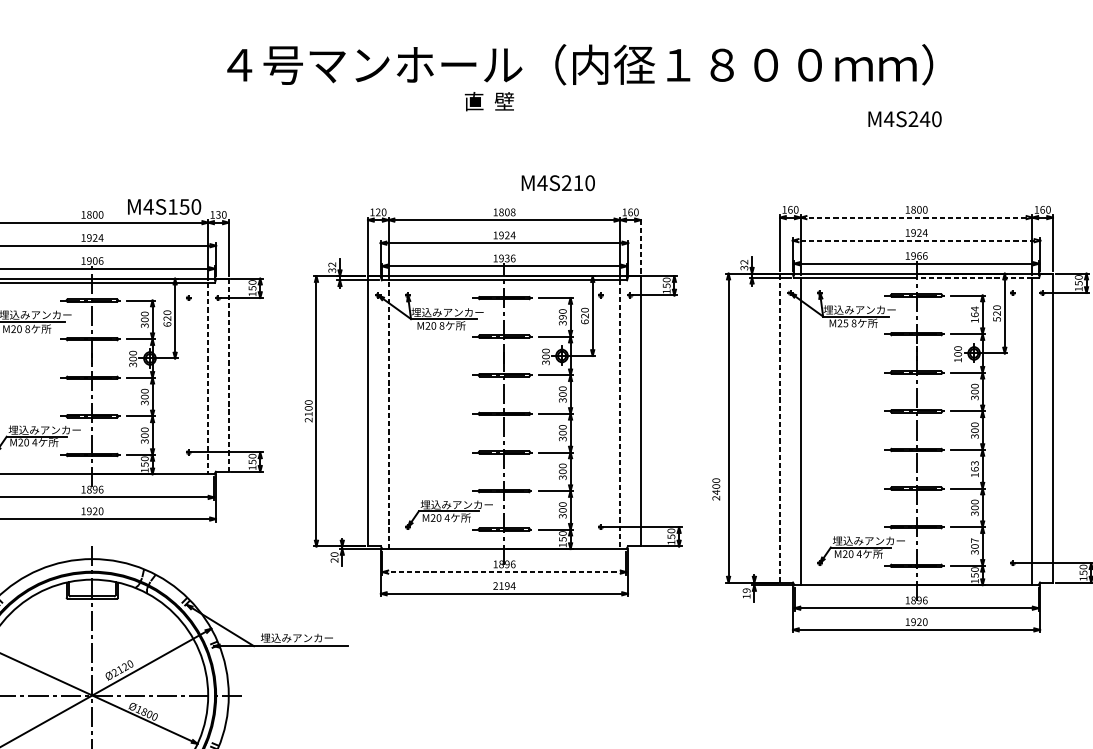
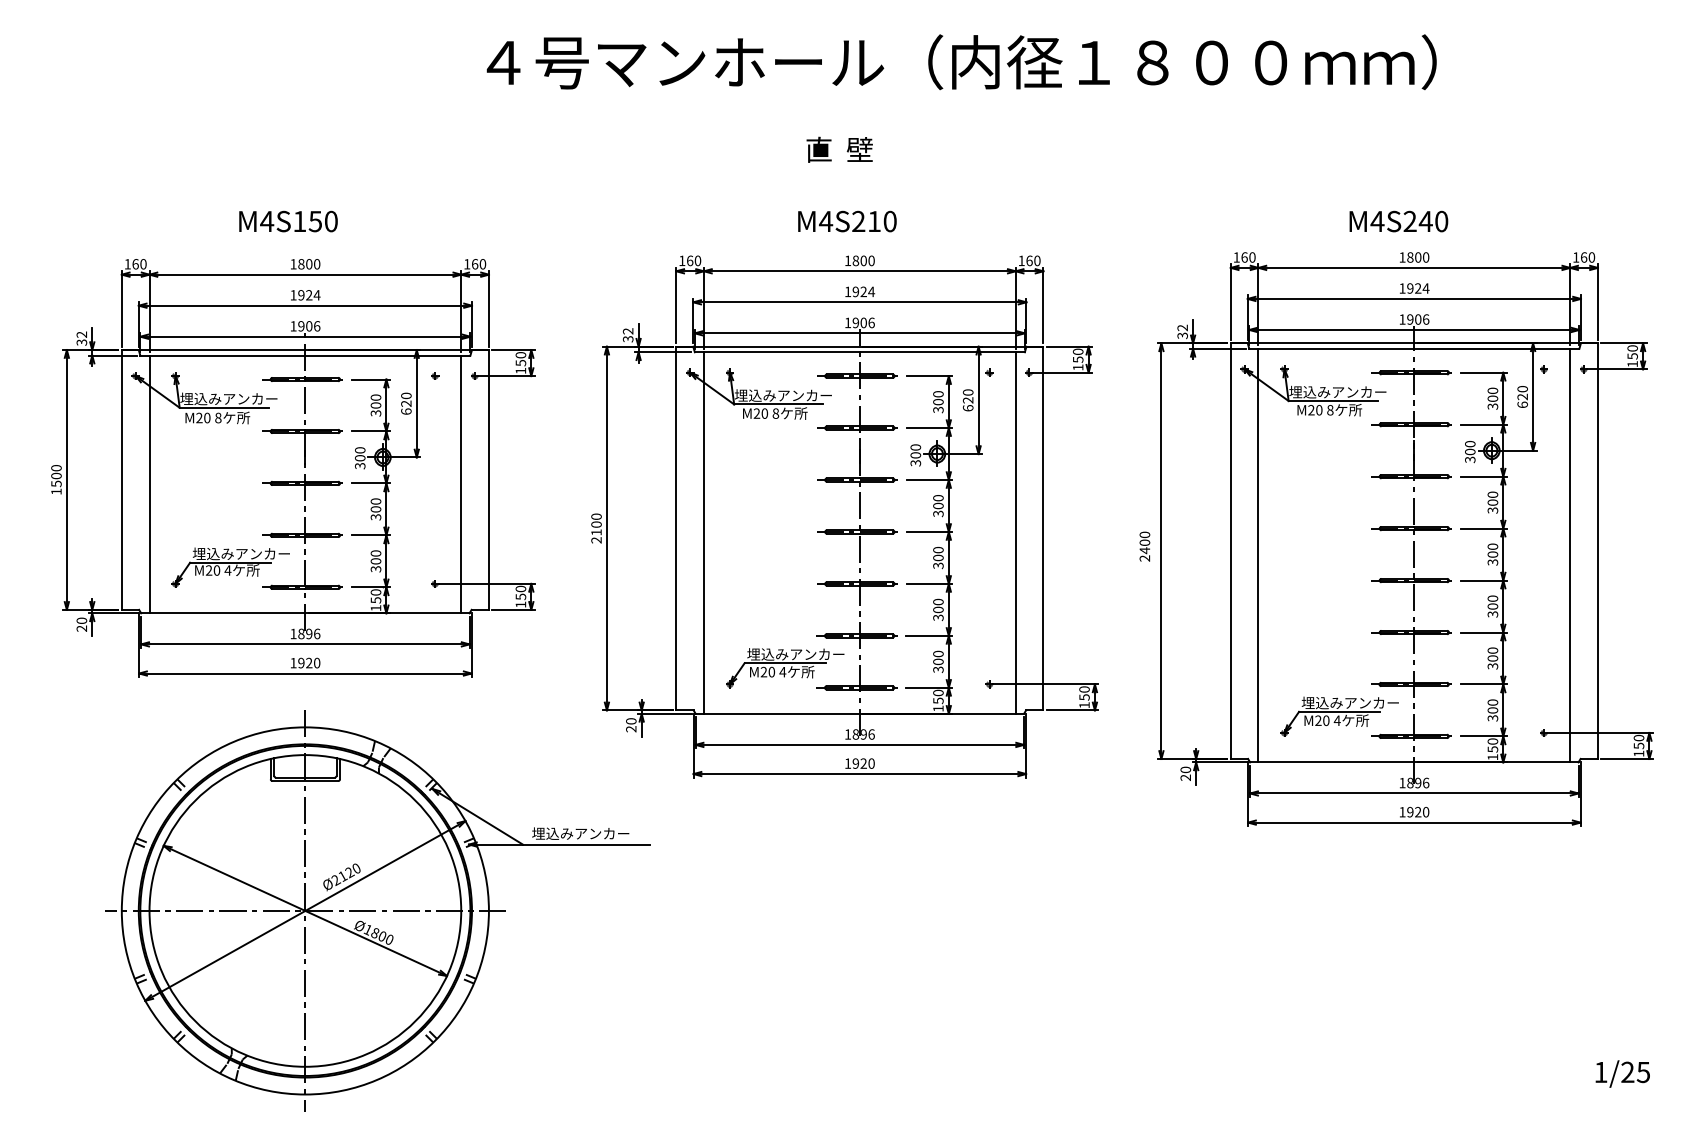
text: (489, 101) -> (839, 149), moved
text: (904, 119) -> (1398, 221), moved
text: (558, 183) -> (847, 221), moved
text: (164, 206) -> (288, 221), moved
text: (377, 212) -> (689, 260), 120 -> 160
text: (513, 212) -> (871, 260), 1808 -> 1800
text: (218, 215) -> (474, 264), 130 -> 160
line: (916, 217) -> (1414, 267), dashed -> solid
line: (916, 240) -> (1414, 298), dashed -> solid
line: (640, 245) -> (1043, 305), dashed -> solid
text: (919, 255) -> (1418, 319), 1966 -> 1906
text: (507, 258) -> (863, 322), 1936 -> 1906
line: (974, 277) -> (1492, 348), dashed -> solid
text: (974, 314) -> (1492, 398), 164 -> 300
text: (562, 317) -> (938, 402), 390 -> 300
text: (996, 319) -> (1522, 404), 520 -> 620
text: (846, 323) -> (1319, 410), M25 -> M20
text: (958, 360) -> (1470, 459), 100 -> 300
line: (228, 374) -> (488, 479), dashed -> solid
line: (208, 378) -> (461, 484), dashed -> solid
line: (388, 414) -> (704, 533), dashed -> solid
line: (620, 414) -> (1015, 533), dashed -> solid
line: (779, 428) -> (1230, 551), dashed -> solid
text: (974, 469) -> (1492, 606), 163 -> 300
text: (715, 489) -> (1144, 546), moved
text: (974, 540) -> (1492, 702), 307 -> 300
line: (504, 571) -> (860, 744), dashed -> solid
text: (504, 585) -> (859, 763), 2194 -> 1920
text: (746, 593) -> (1185, 773), 19 -> 20

